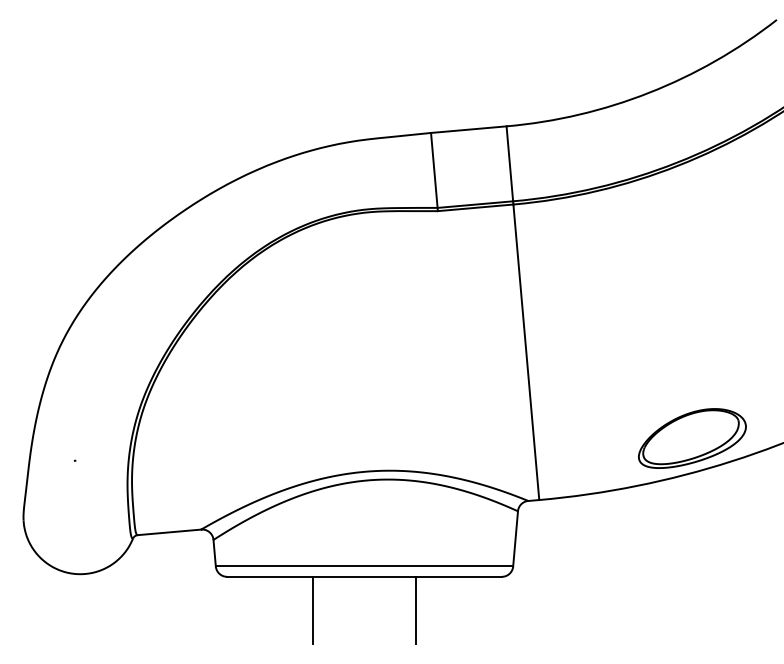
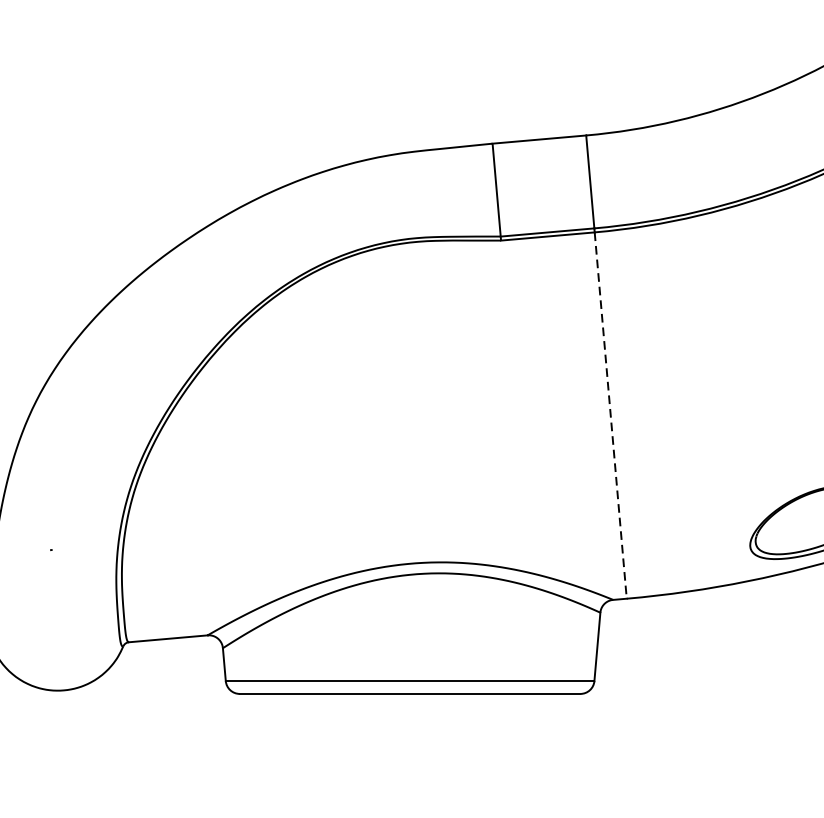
line: (526, 352) -> (610, 415), solid -> dashed
line: (313, 610) -> (346, 735), removed
line: (415, 610) -> (473, 735), removed

